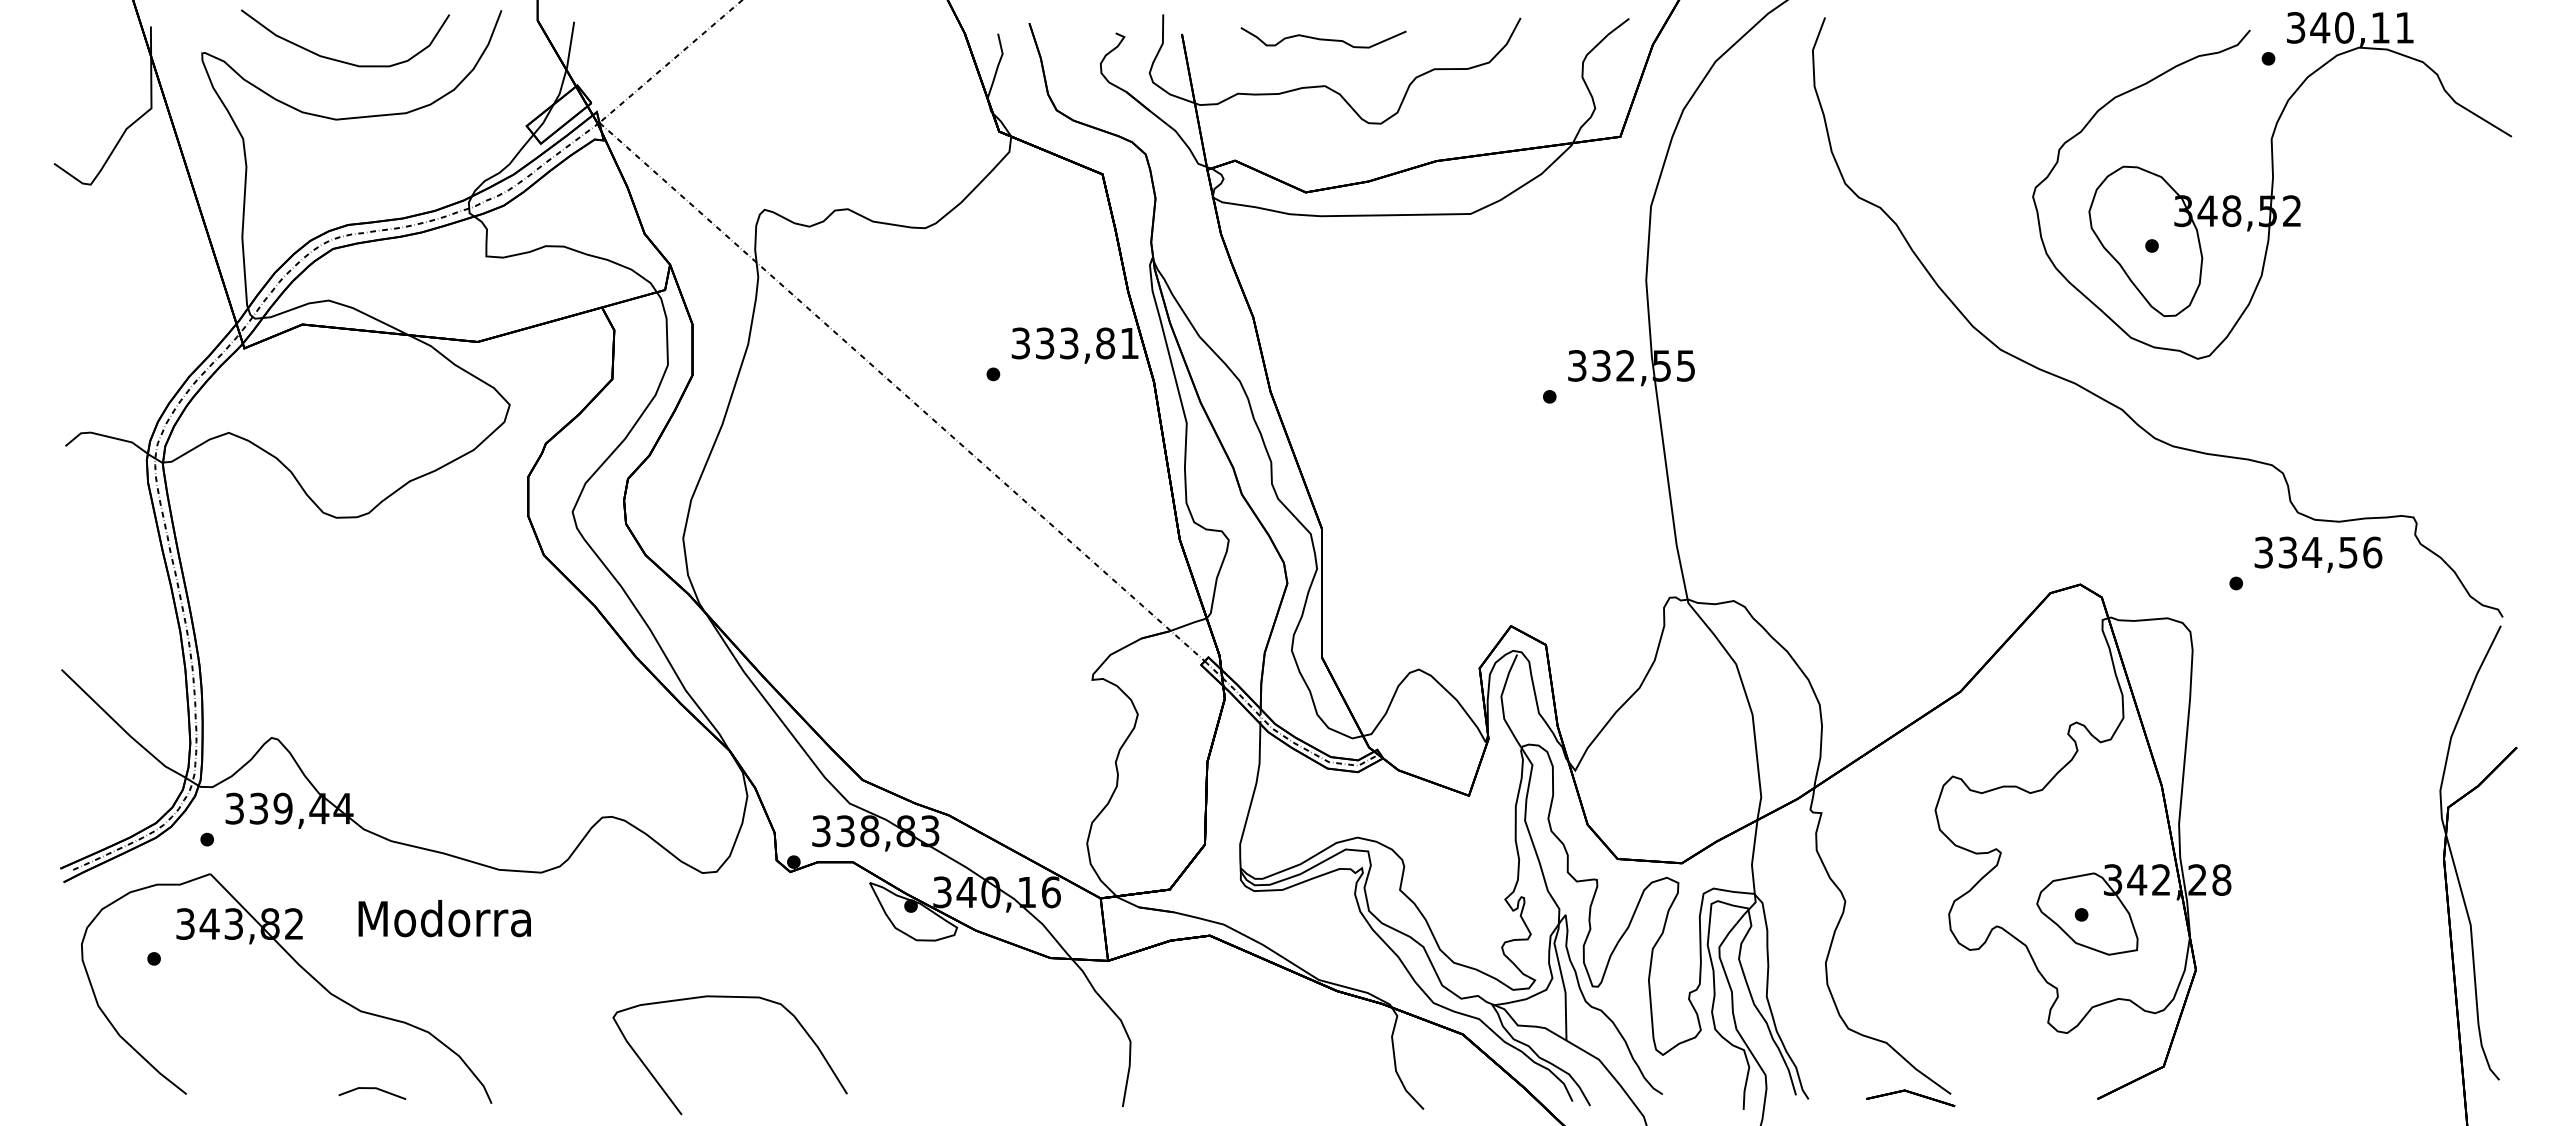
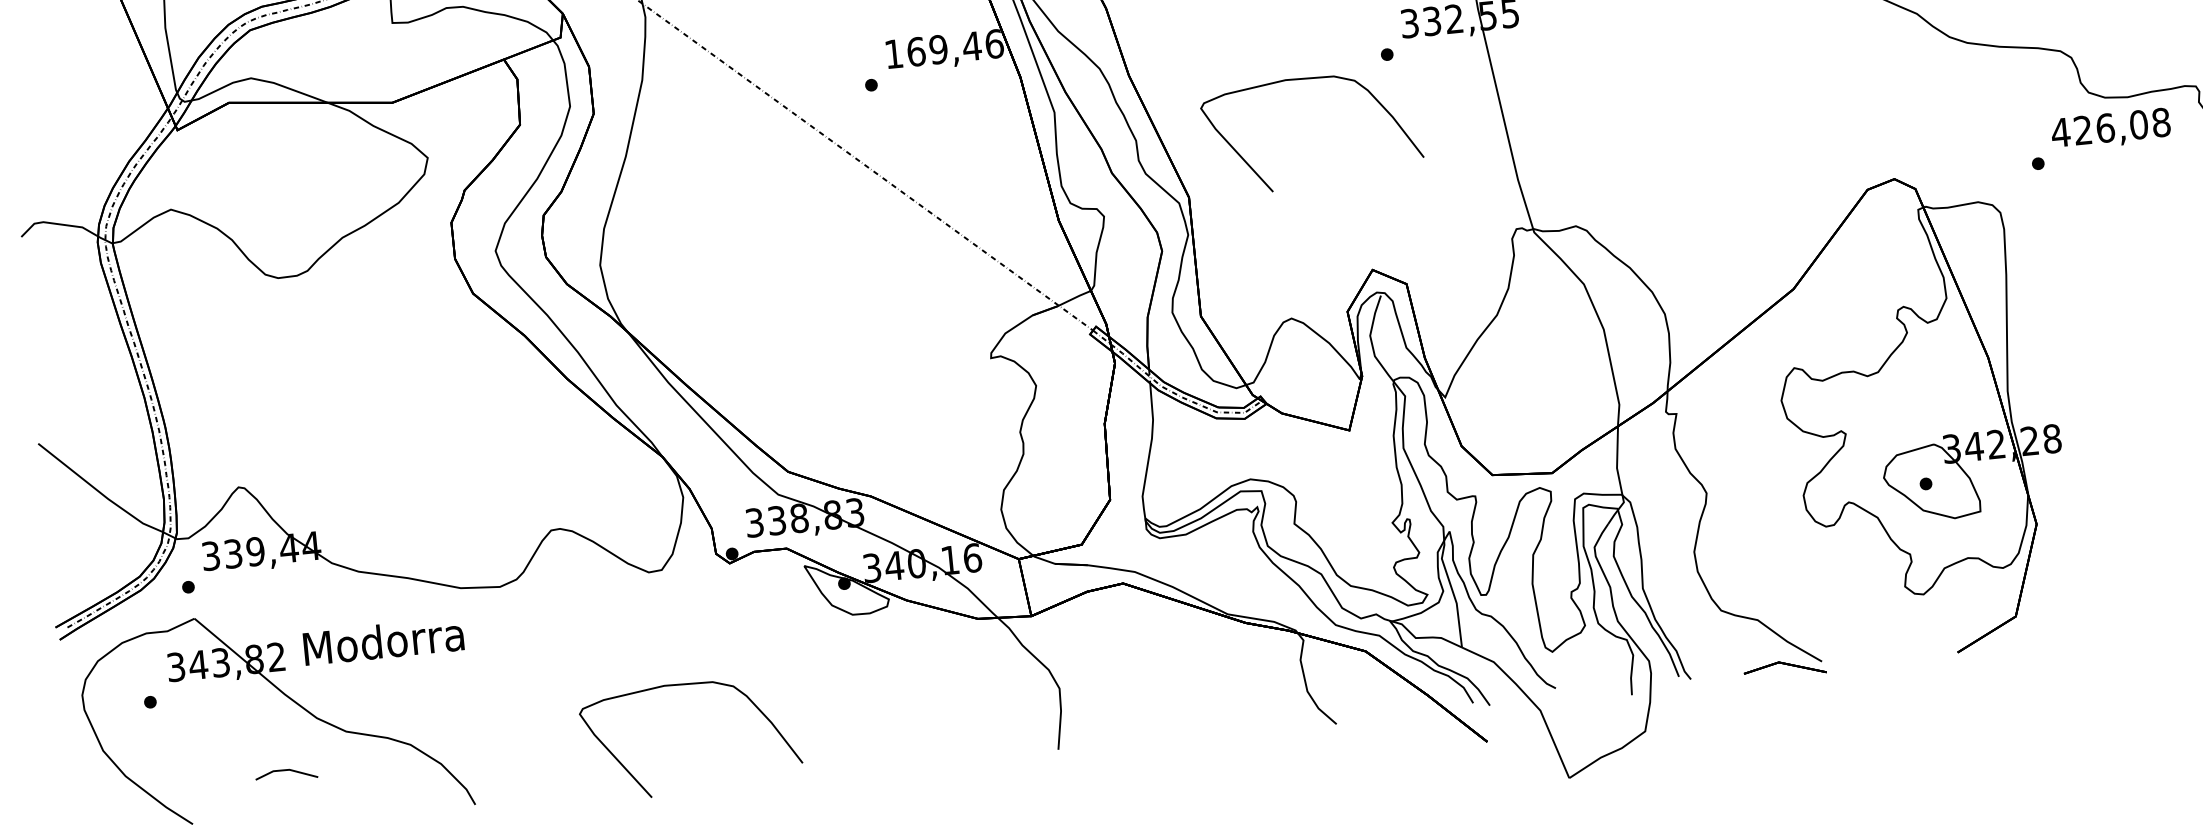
text: (1075, 343) -> (944, 49), 333,81 -> 169,46
curve: (1460, 414) -> (1306, 79), added
text: (2317, 552) -> (2110, 127), 334,56 -> 426,08
text: (444, 918) -> (383, 641), moved
line: (372, 1089) -> (286, 771), moved

